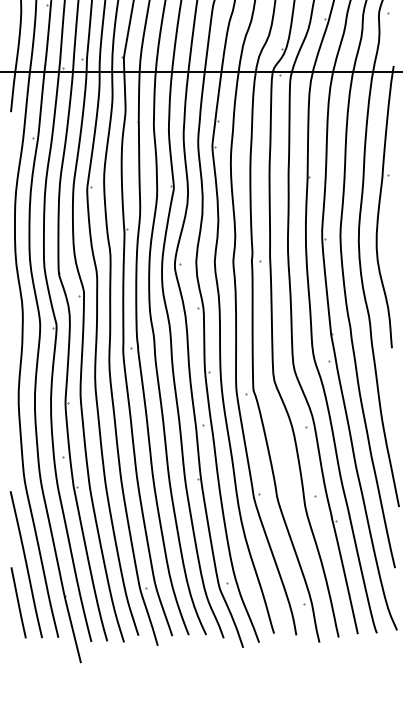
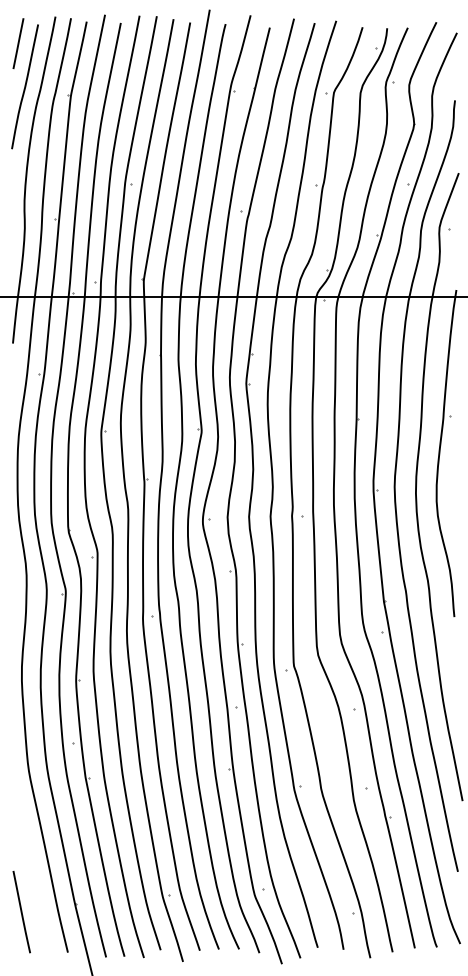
line: (26, 564) -> (30, 867), removed

